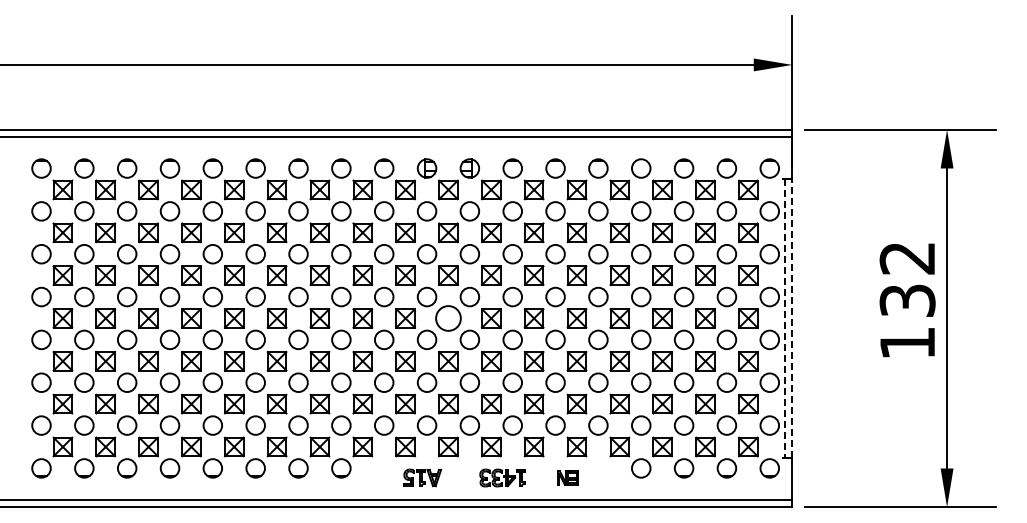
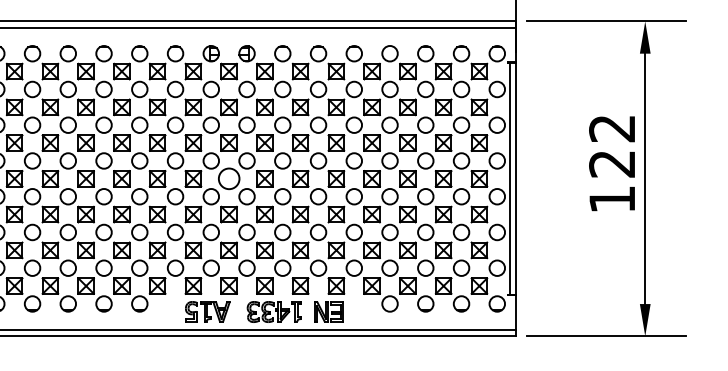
text: (907, 300) -> (612, 163), 132 -> 122
line: (792, 317) -> (516, 178), dashed -> solid
line: (785, 318) -> (510, 178), dashed -> solid
part: (422, 477) -> (207, 311), size x1.43
part: (502, 477) -> (274, 311), size x1.43
part: (567, 477) -> (328, 311), size x1.67

